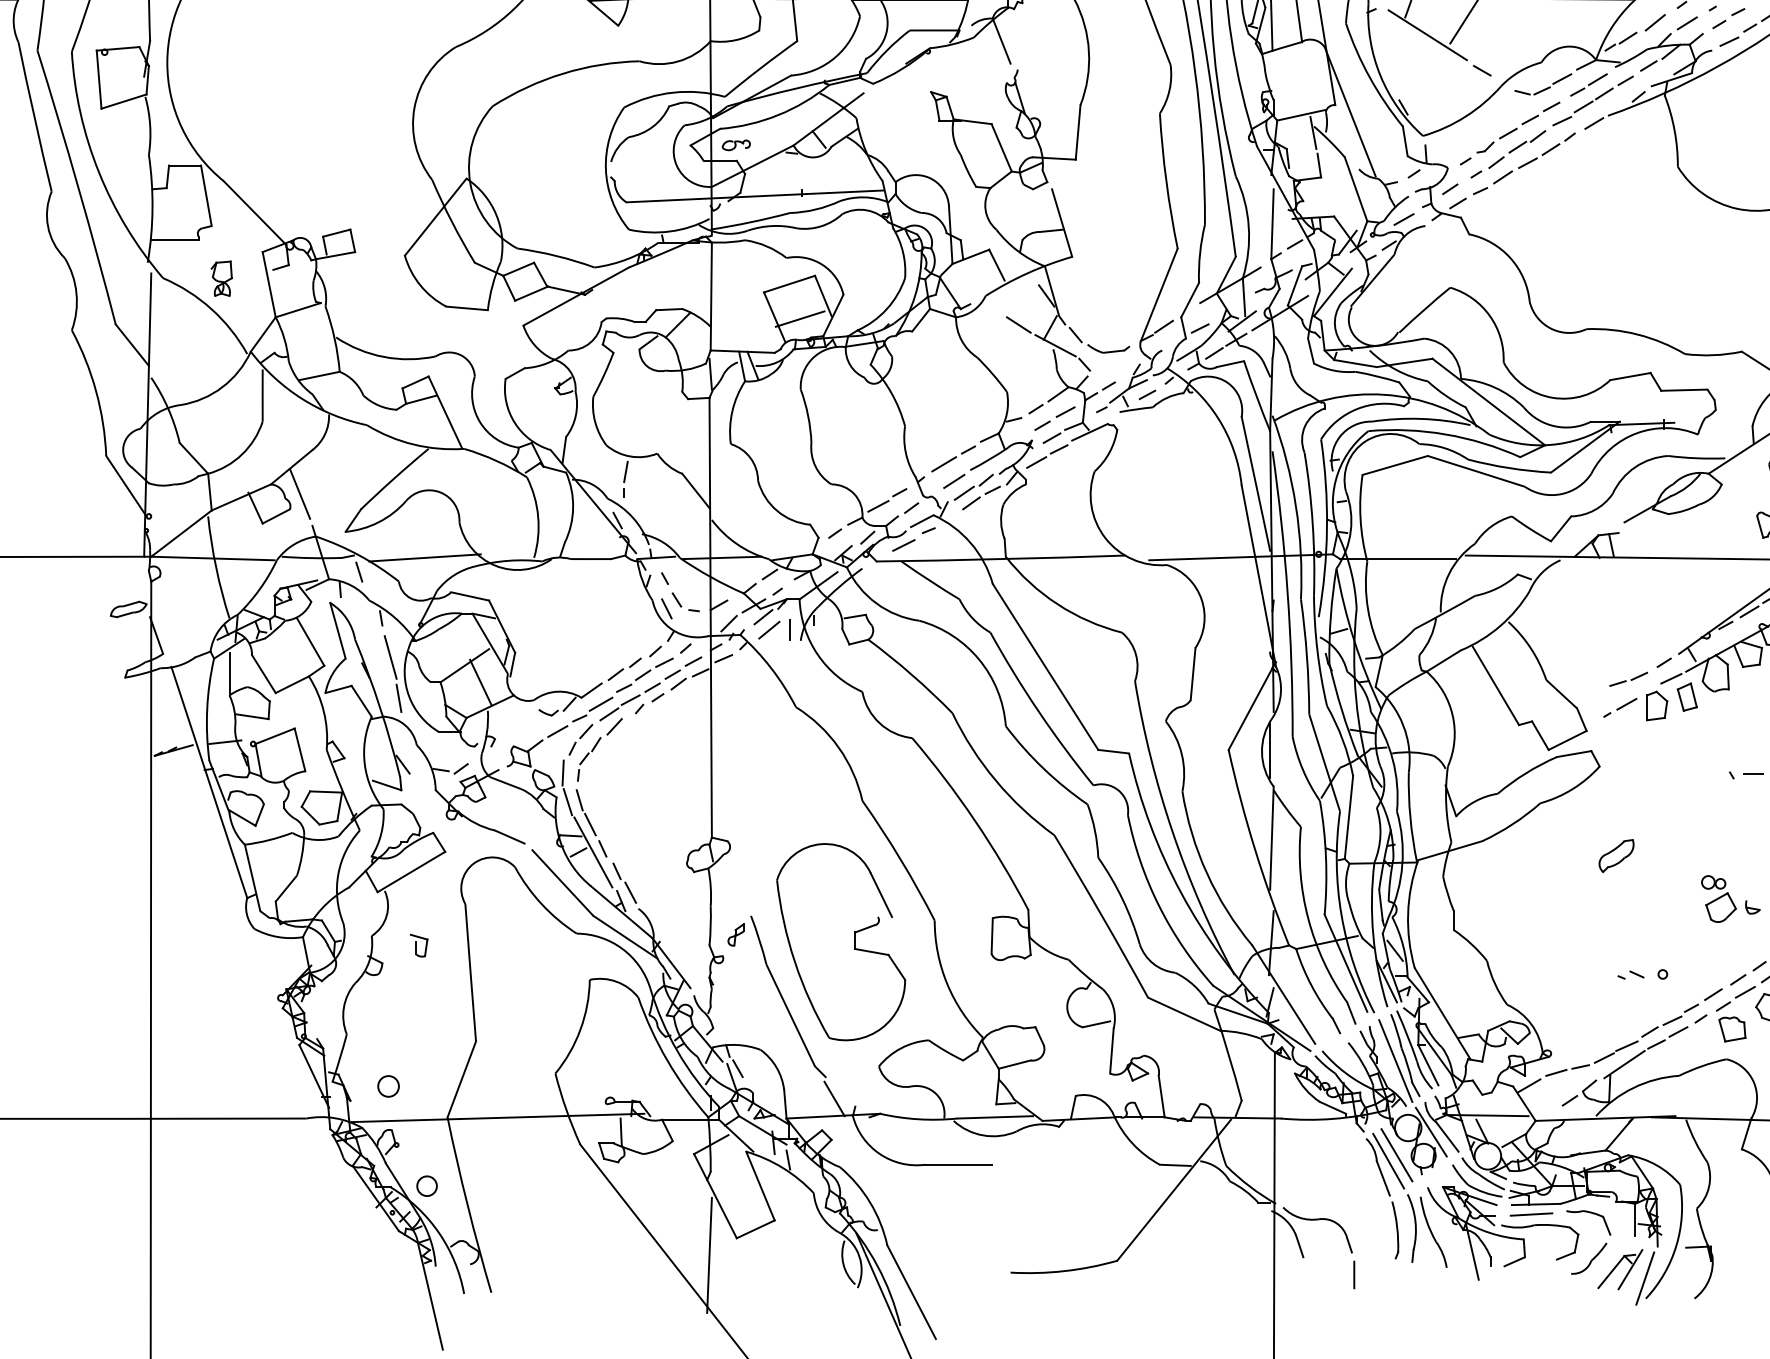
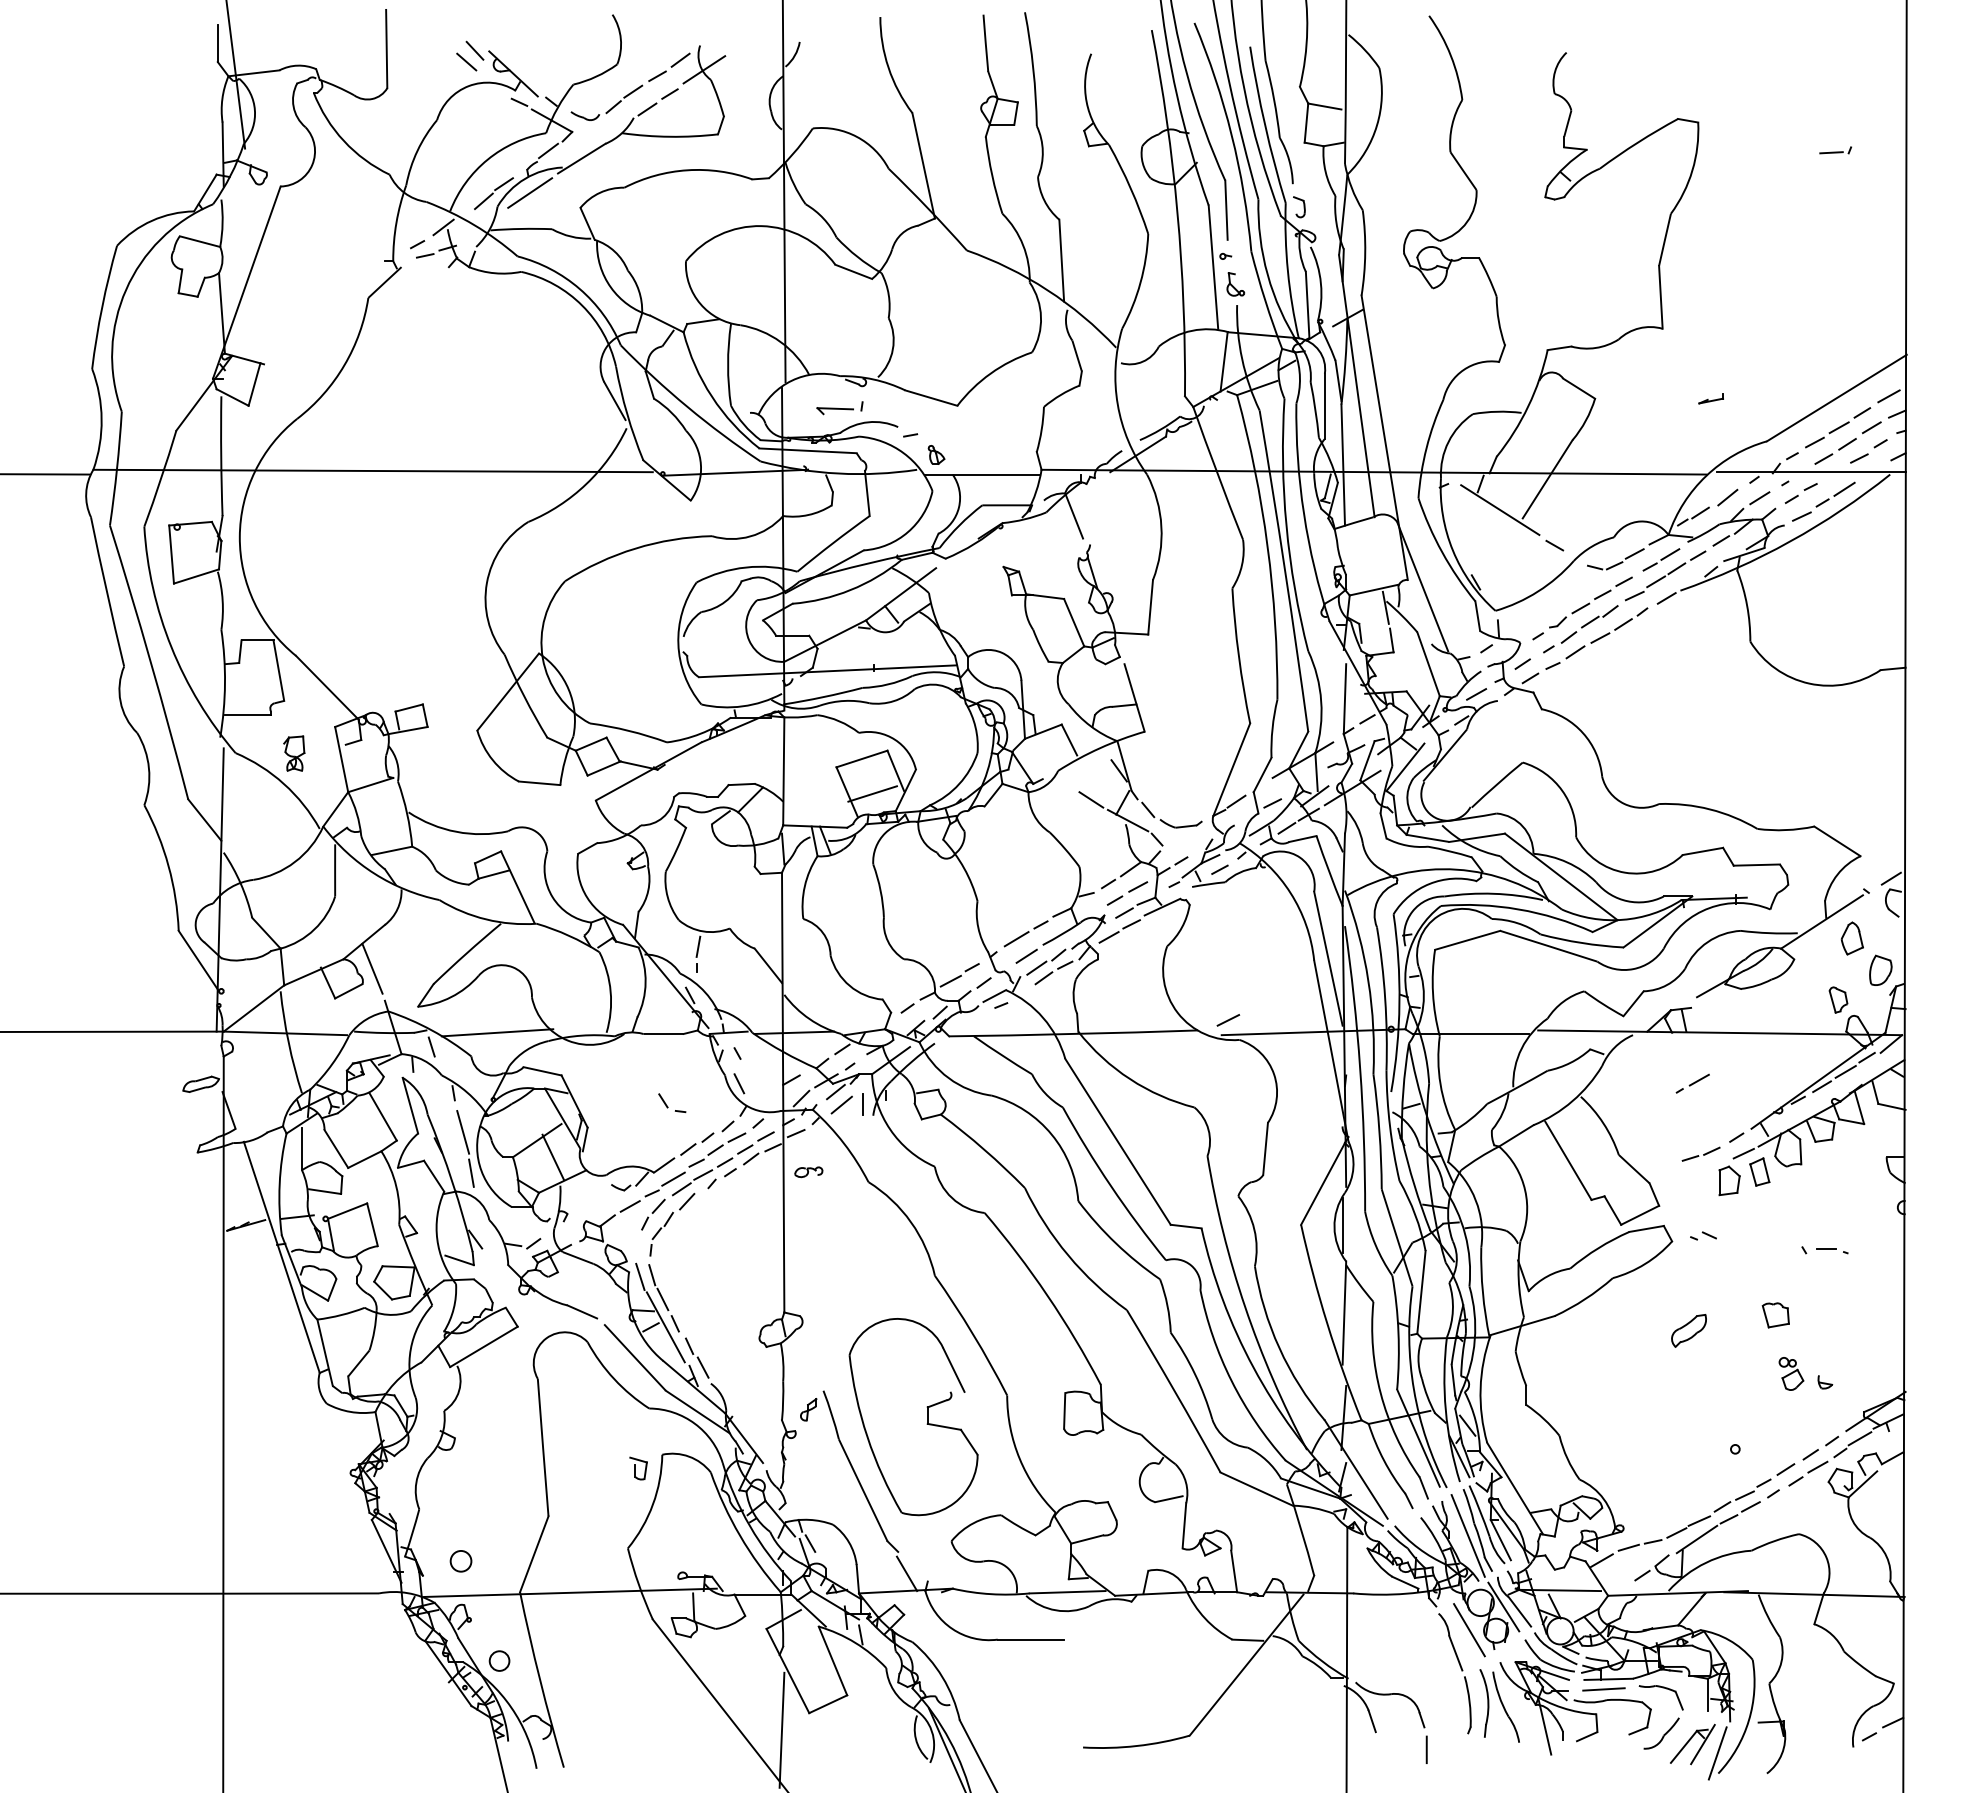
part: (736, 145) -> (808, 1172), moved
line: (904, 545) -> (1228, 1020), moved
part: (686, 602) -> (672, 1103), moved
line: (1620, 707) -> (1692, 1083), moved
line: (563, 772) -> (635, 1247), removed
part: (1719, 898) -> (1791, 1373), size x0.7
part: (419, 945) -> (638, 1468), moved
part: (1631, 974) -> (1703, 1235), moved
part: (1732, 1029) -> (1775, 1315), moved
line: (1388, 1160) -> (1460, 1635), removed

